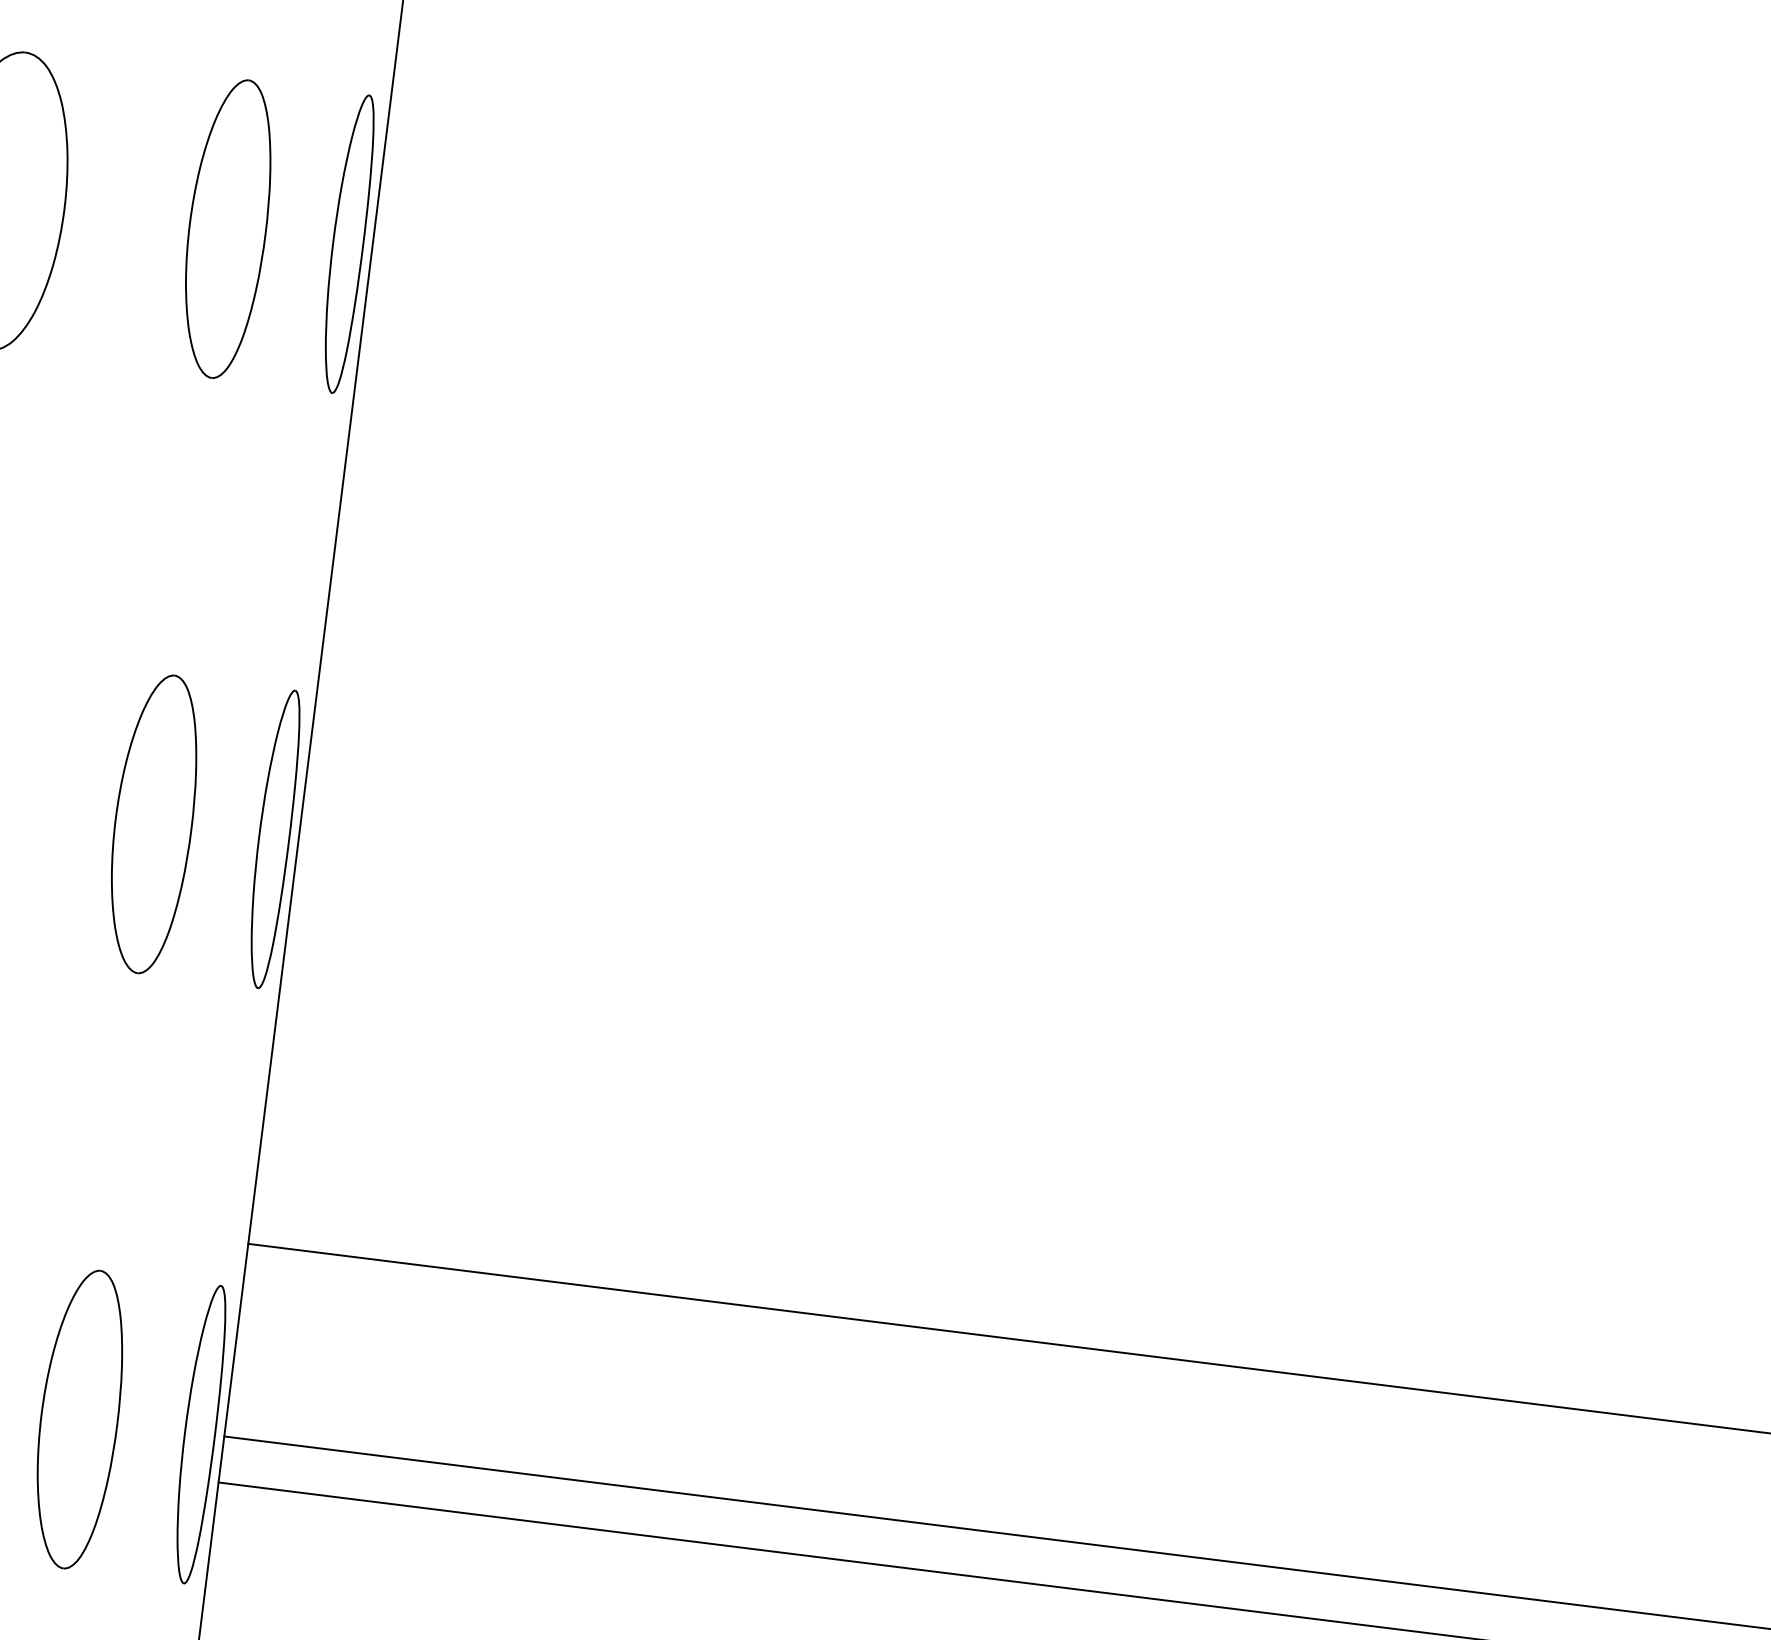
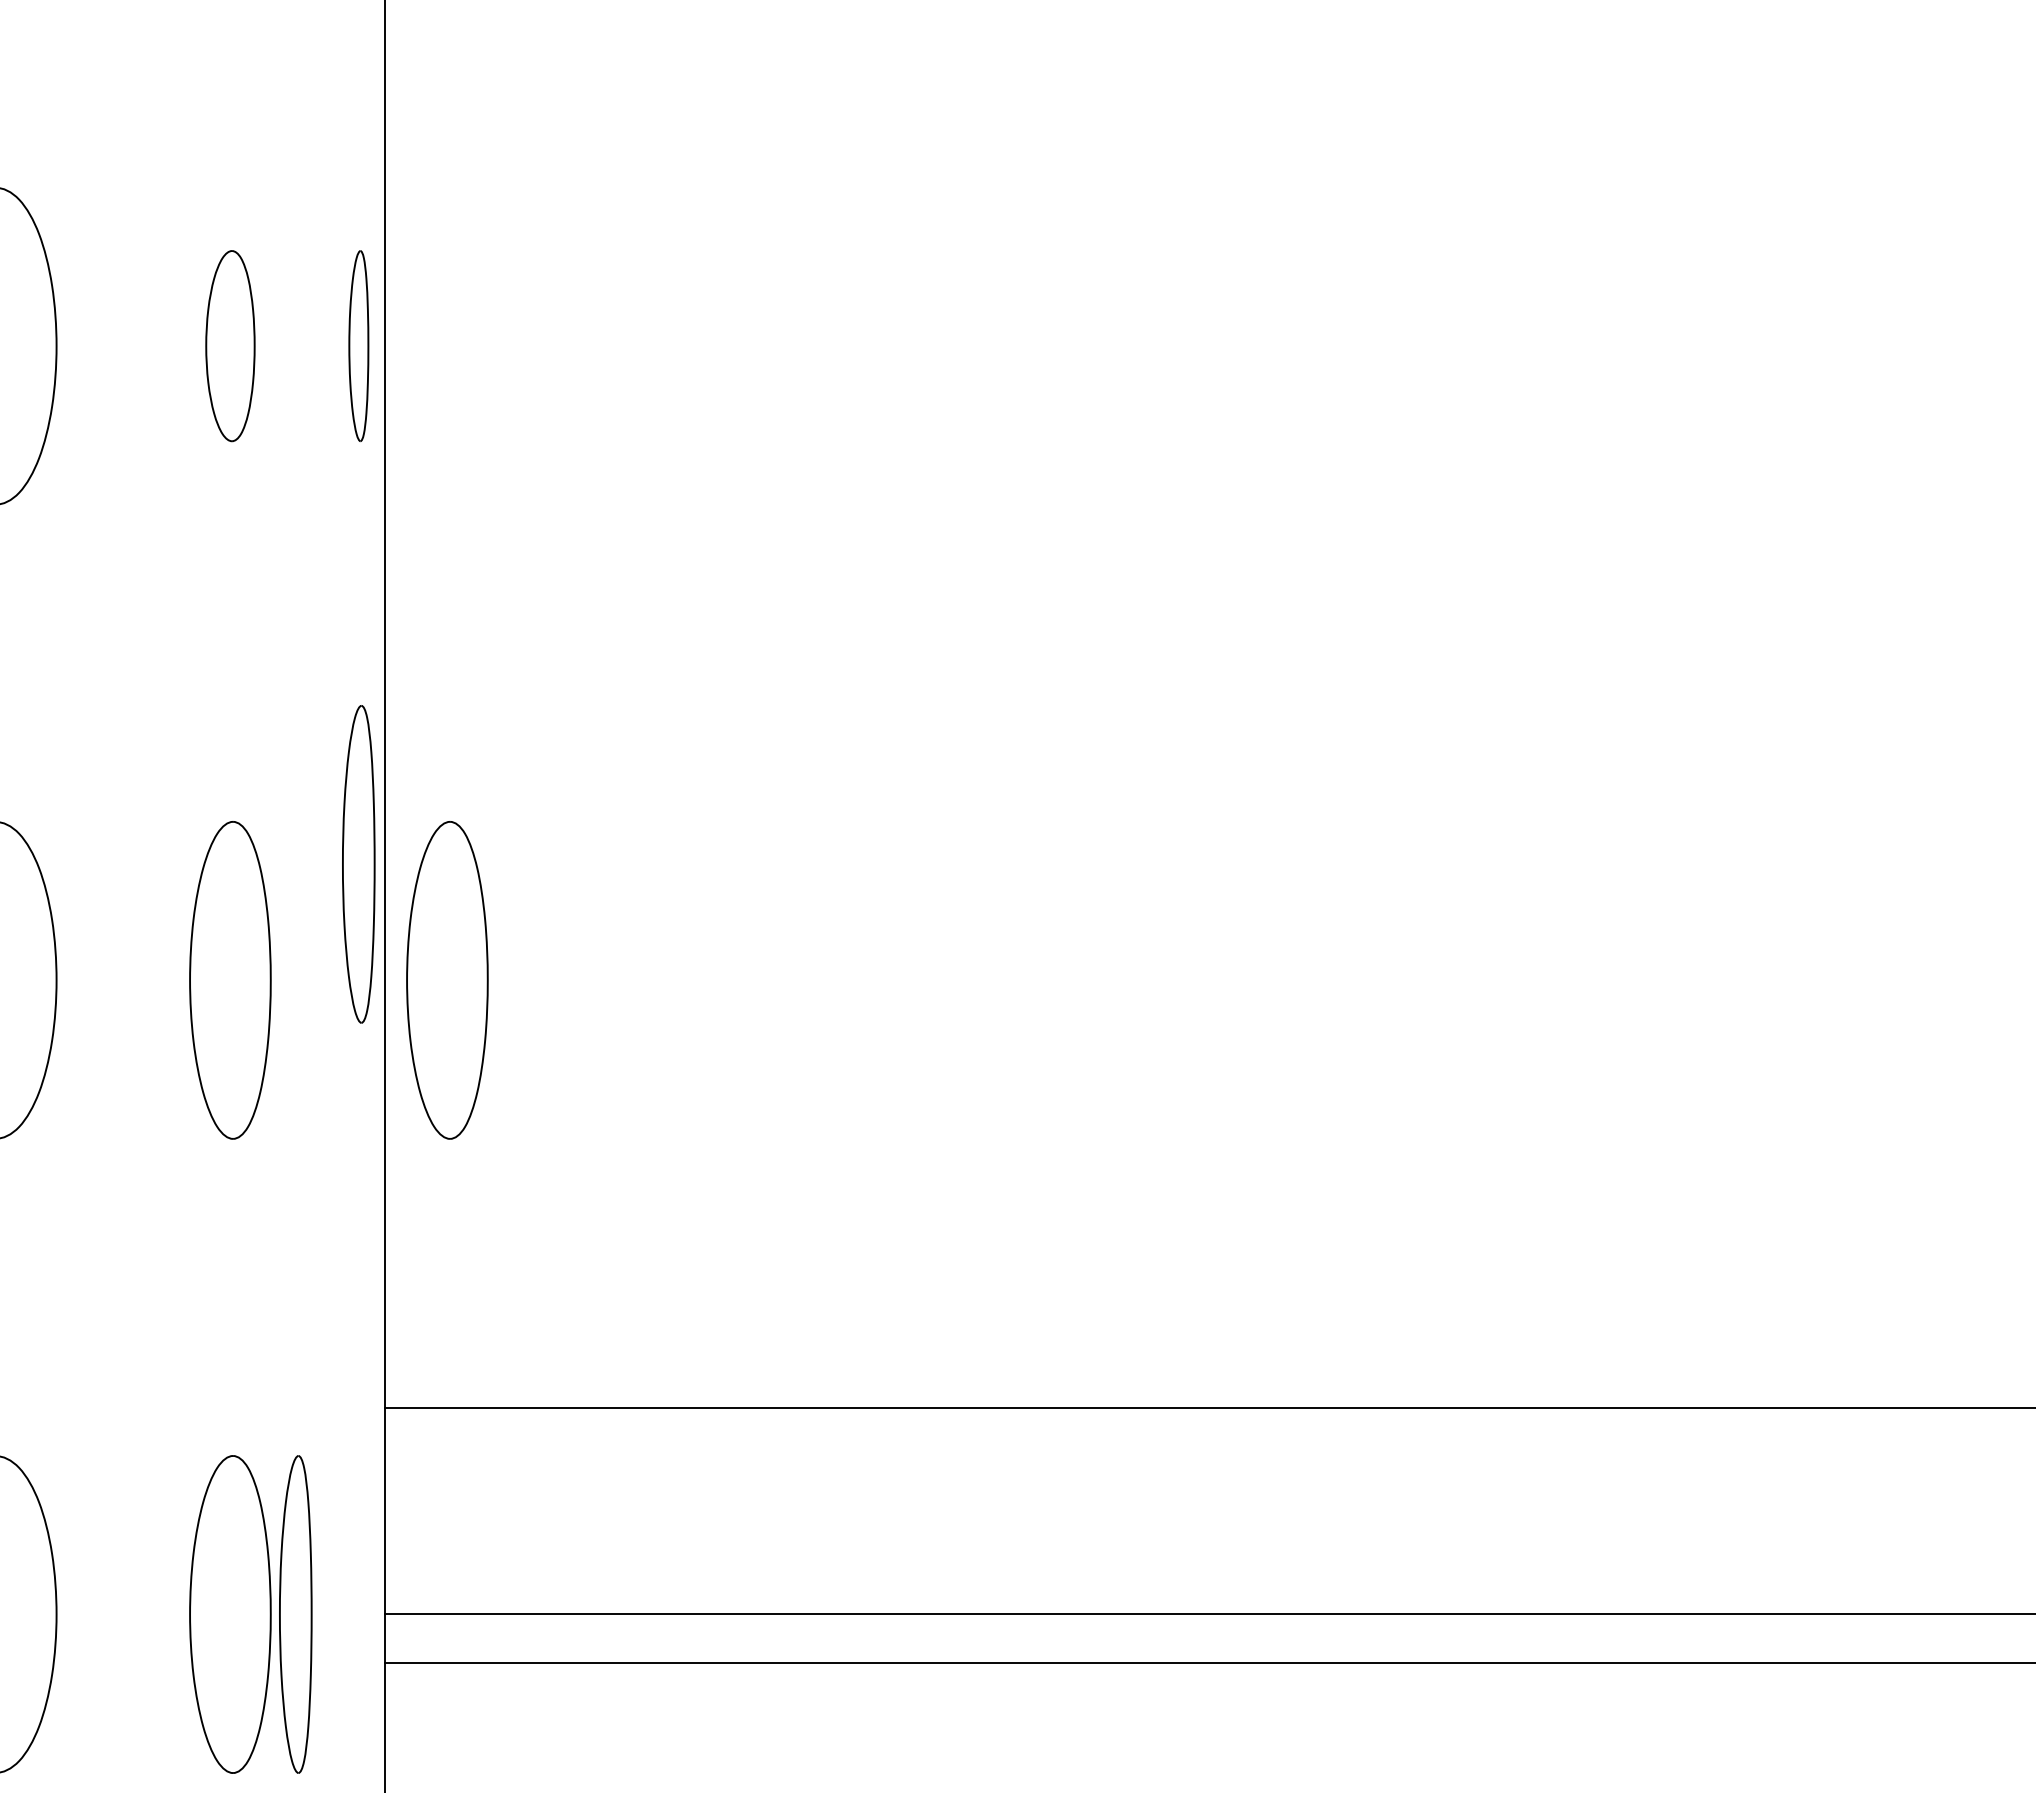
part: (227, 228) -> (230, 345), size x0.6
part: (348, 243) -> (358, 345), size x0.6
part: (273, 839) -> (358, 864), moved
part: (357, 849) -> (447, 980), added
part: (199, 1434) -> (295, 1614), moved

